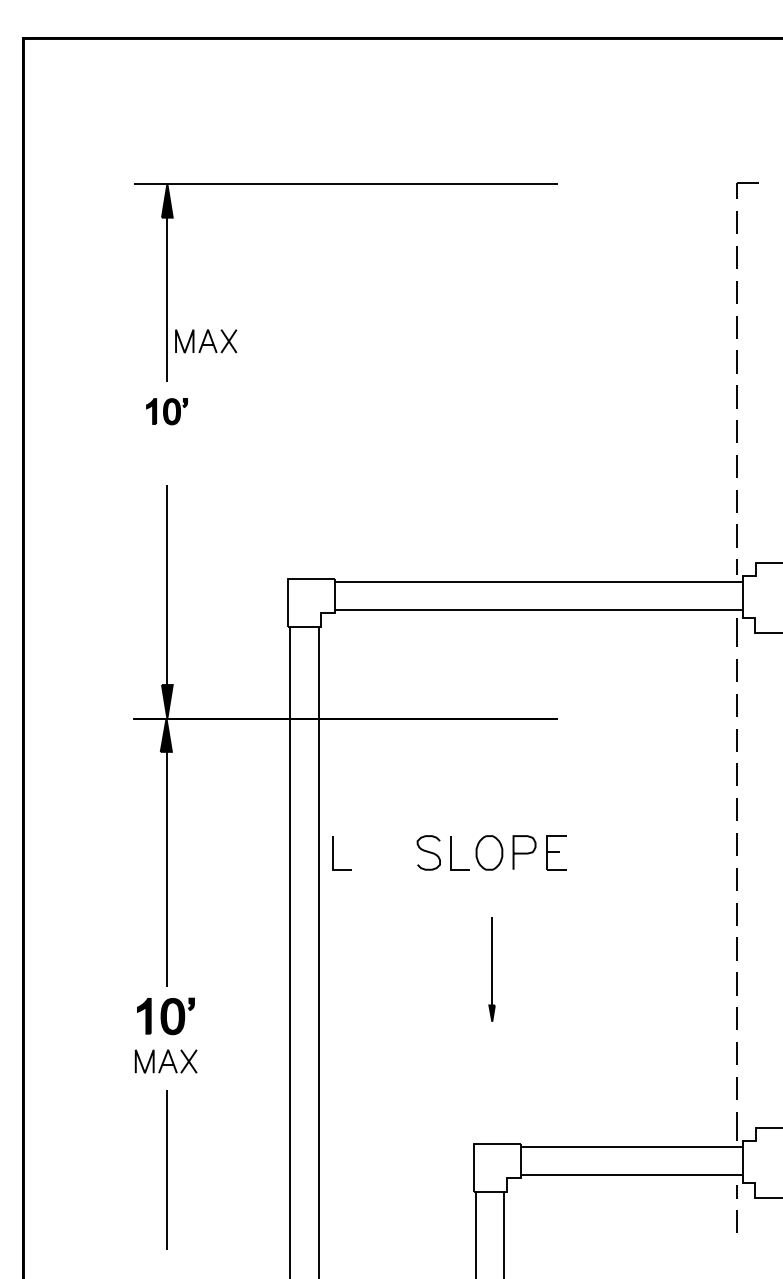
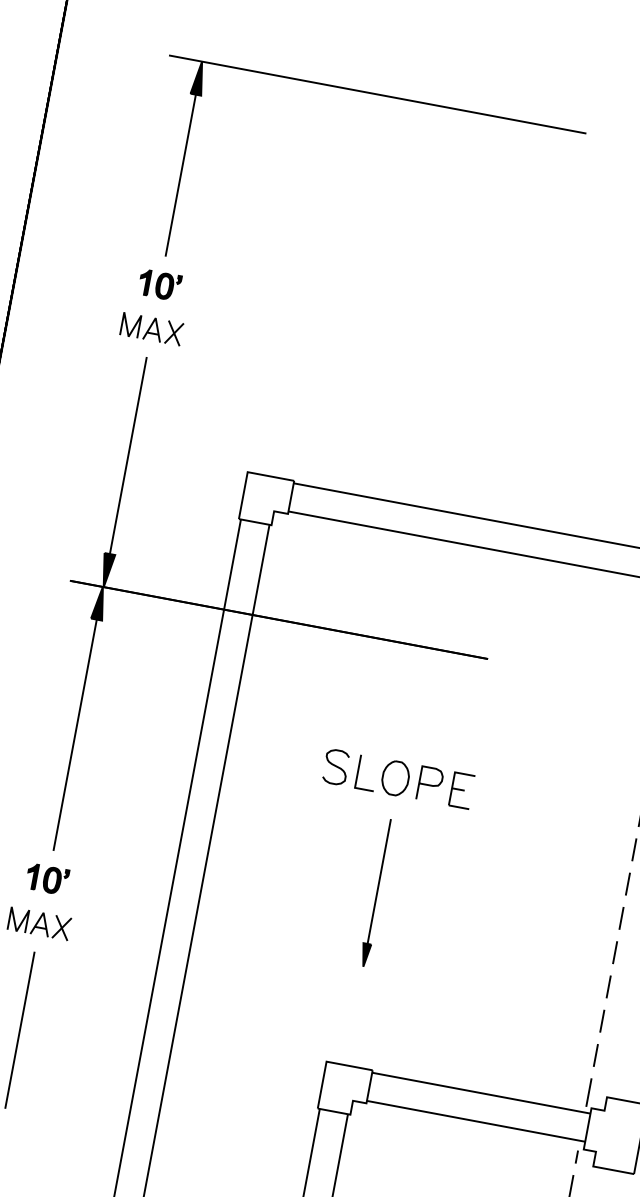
part: (206, 341) -> (152, 329), moved
line: (333, 853) -> (242, 750), removed
part: (491, 969) -> (376, 893), size x1.43
part: (165, 1015) -> (47, 878), size x0.71

